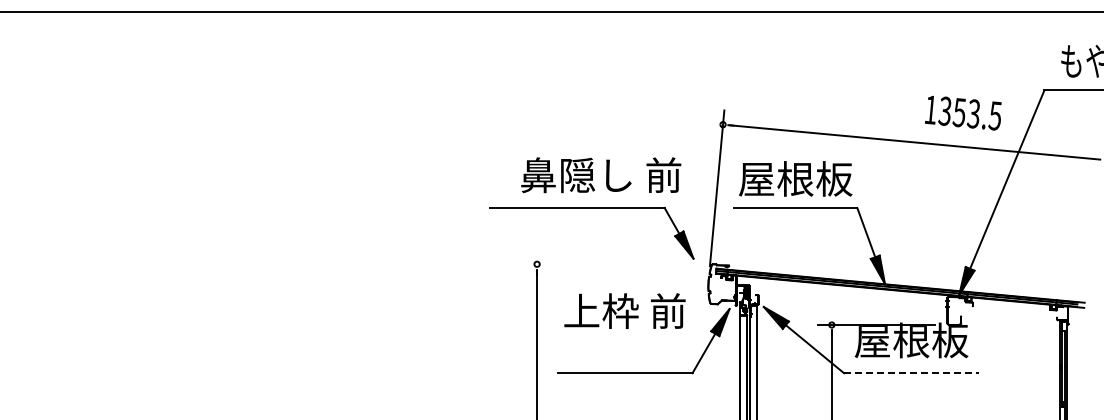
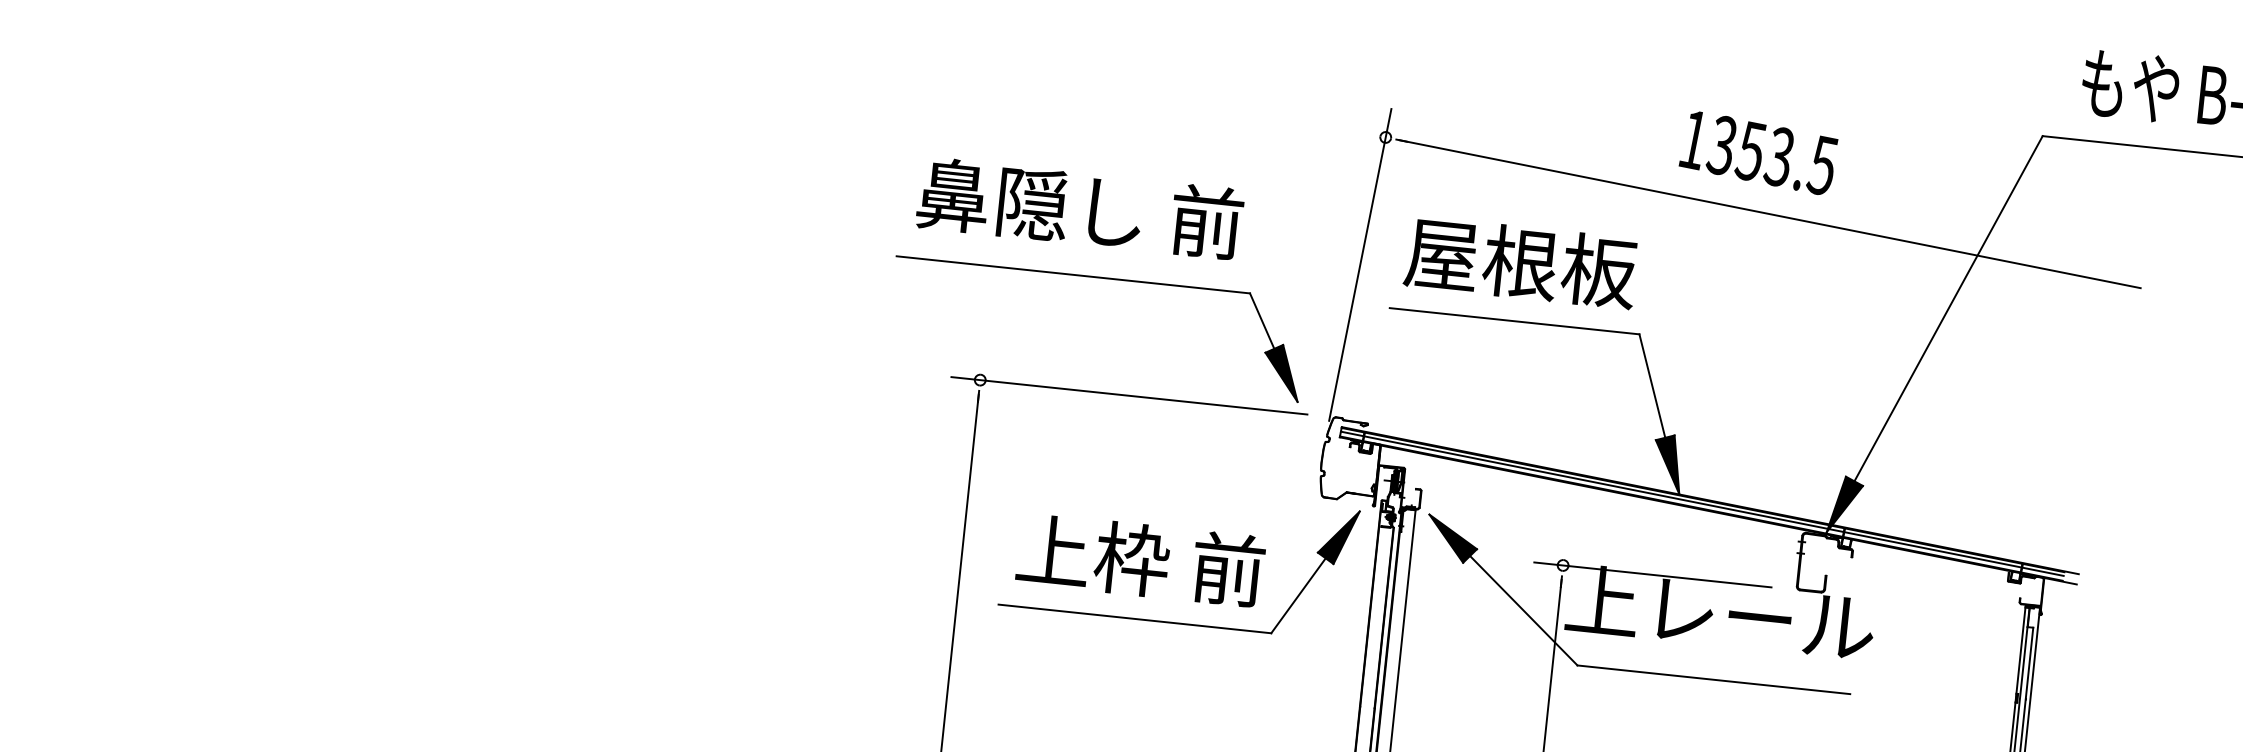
text: (963, 112) -> (1759, 151), moved
text: (601, 175) -> (1080, 209), moved
line: (610, 264) -> (1128, 396), added
text: (624, 310) -> (1140, 558), moved
text: (911, 340) -> (1720, 613), 屋根板 -> 上レール
line: (912, 373) -> (1715, 680), dashed -> solid

